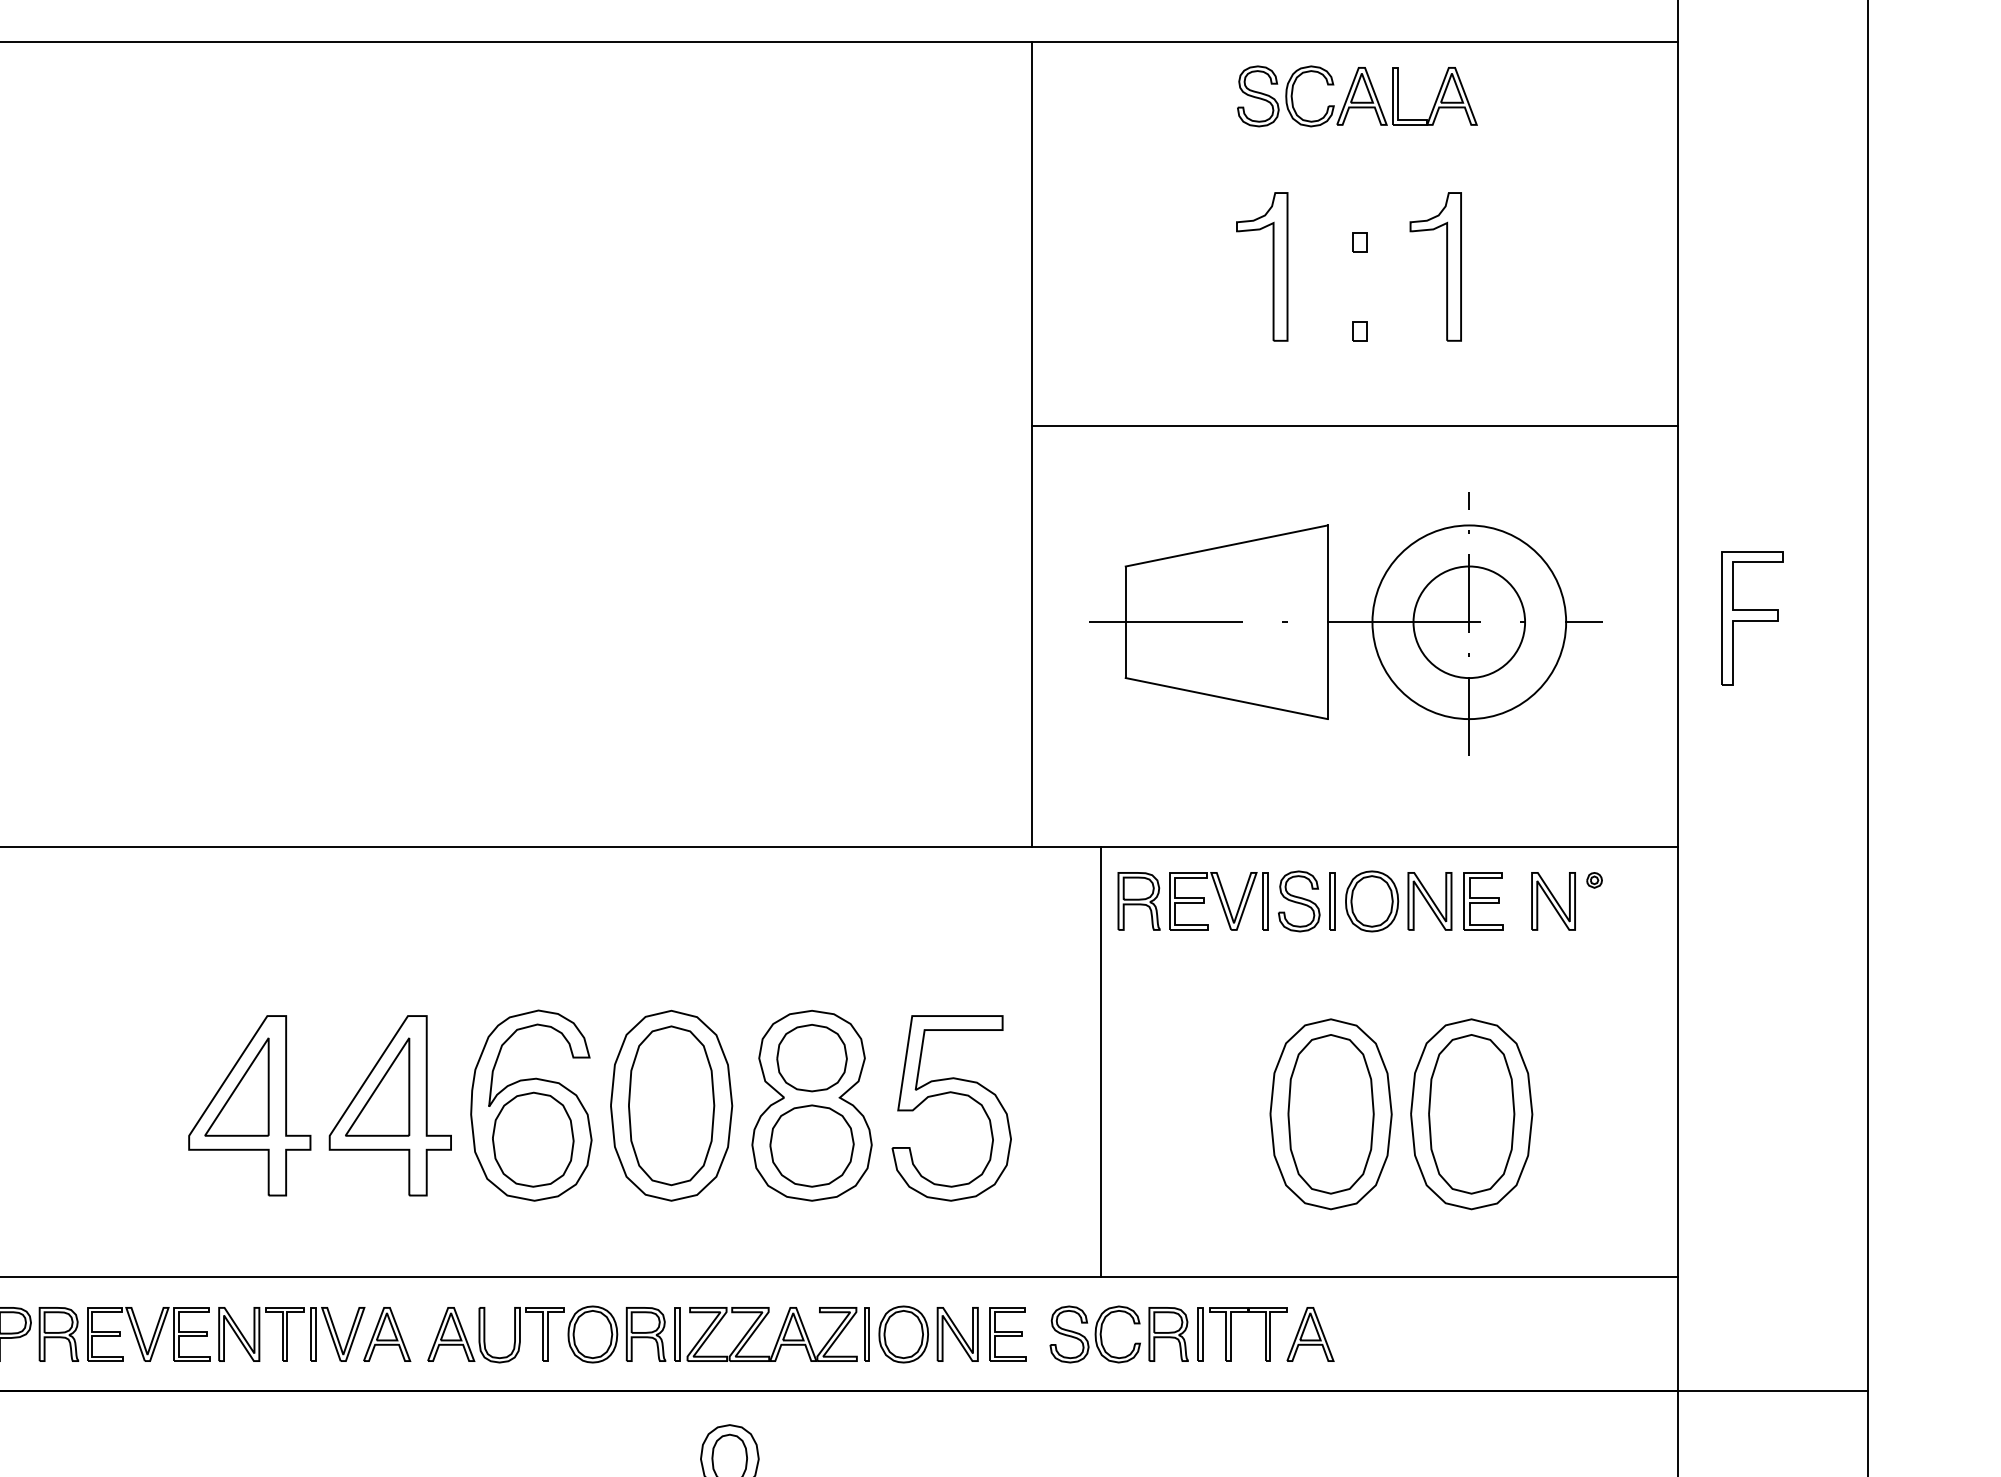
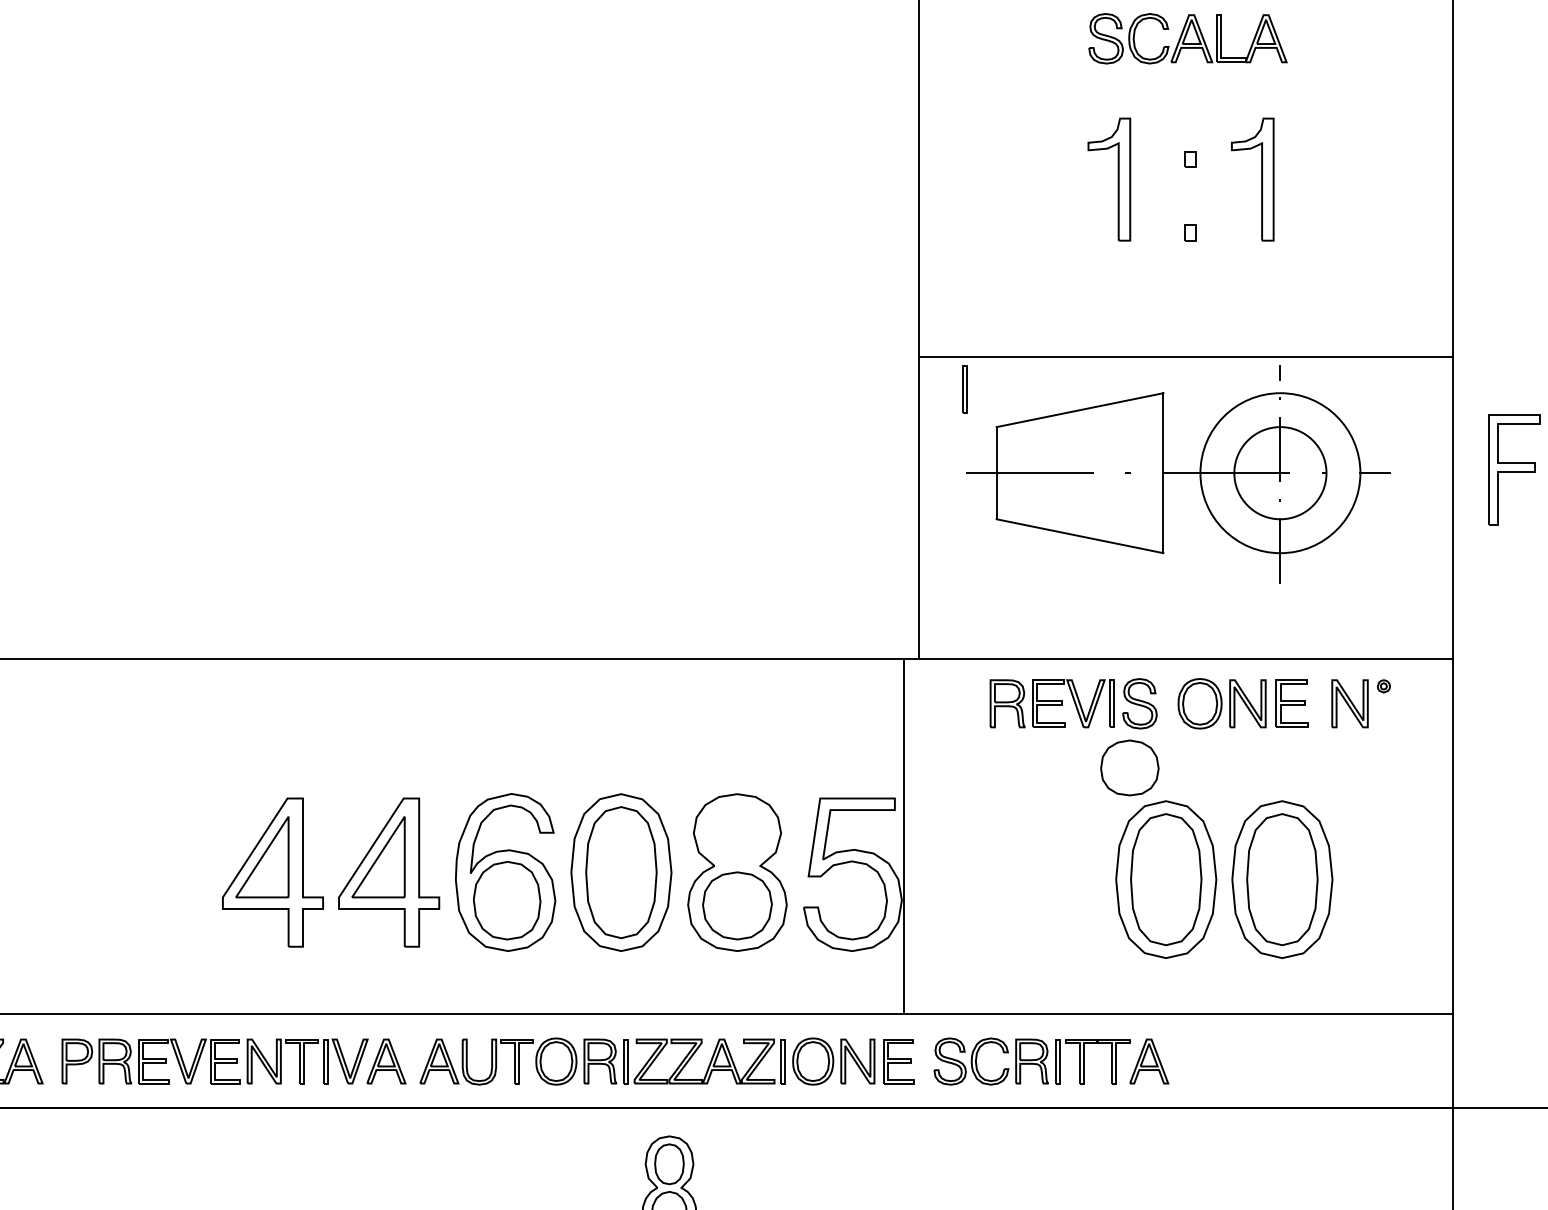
line: (1355, 426) -> (1186, 357), moved
part: (1332, 901) -> (965, 389), moved
part: (811, 1058) -> (1129, 768), moved
line: (1100, 1061) -> (903, 836), moved

